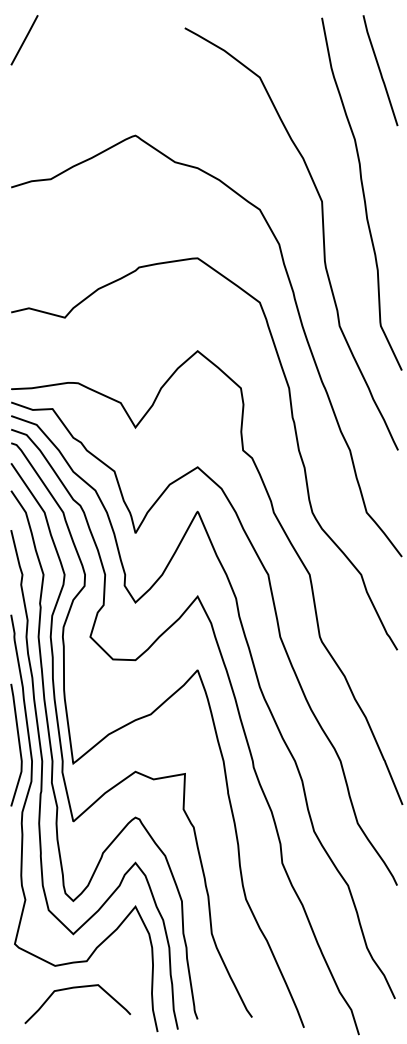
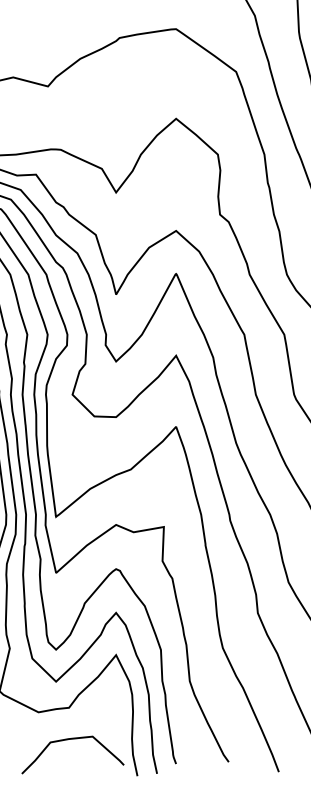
curve: (77, 988) -> (72, 739), moved

